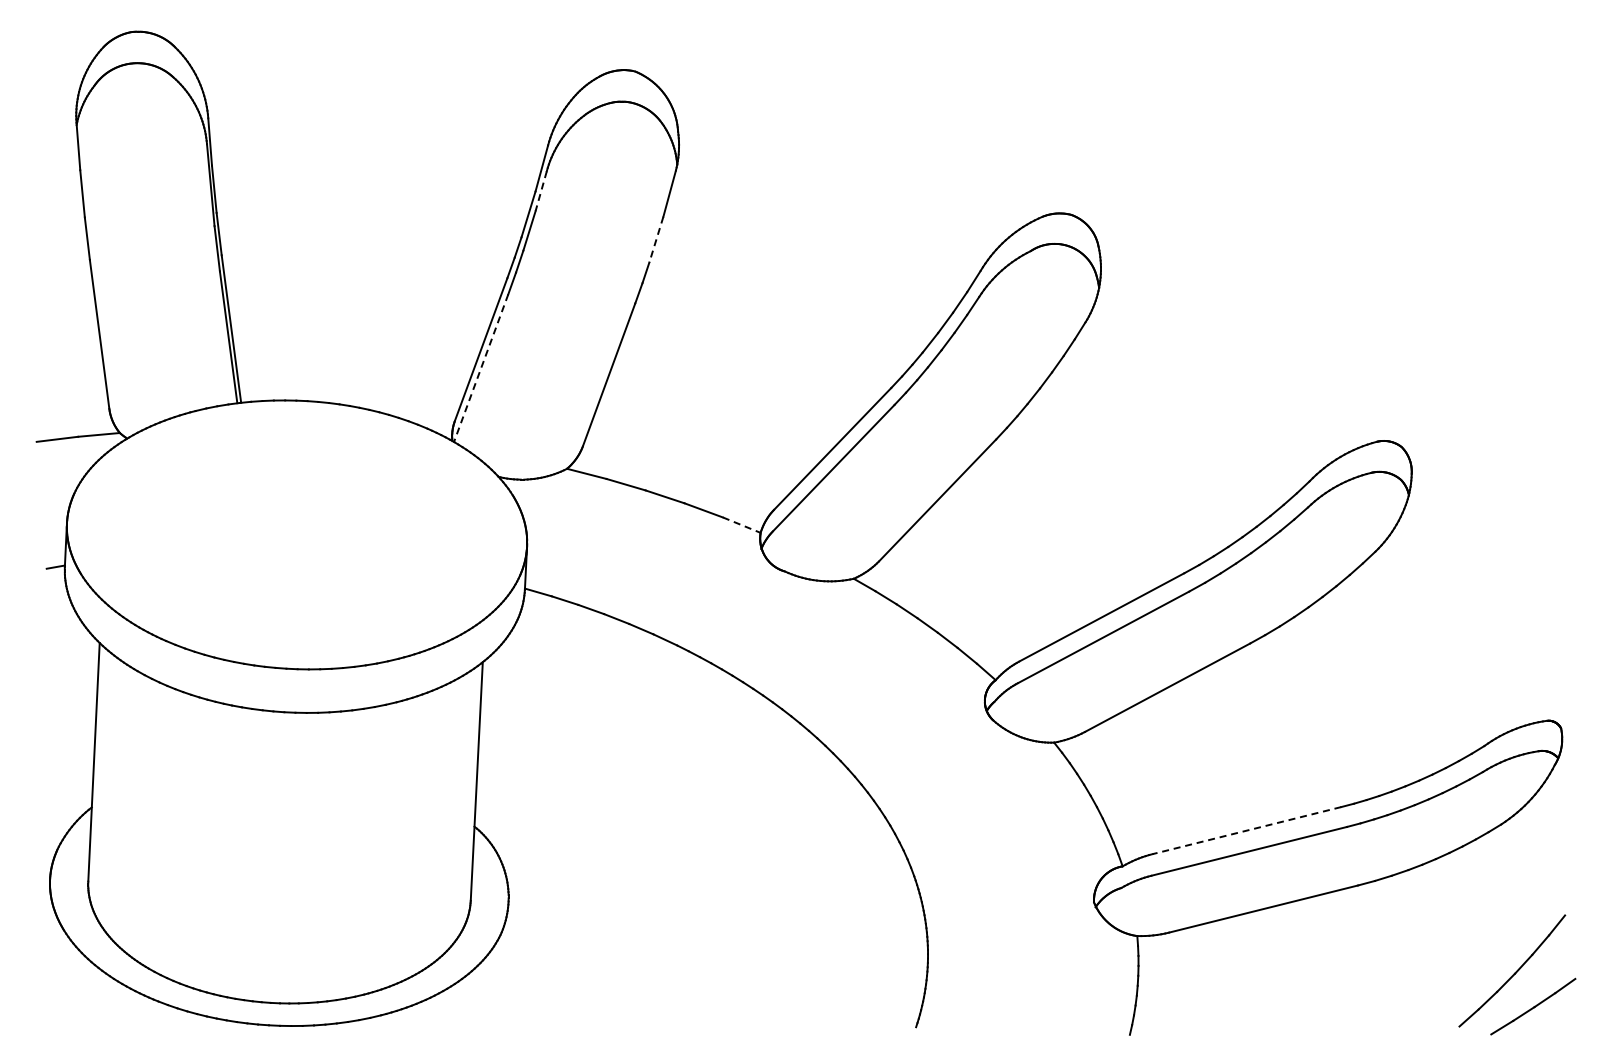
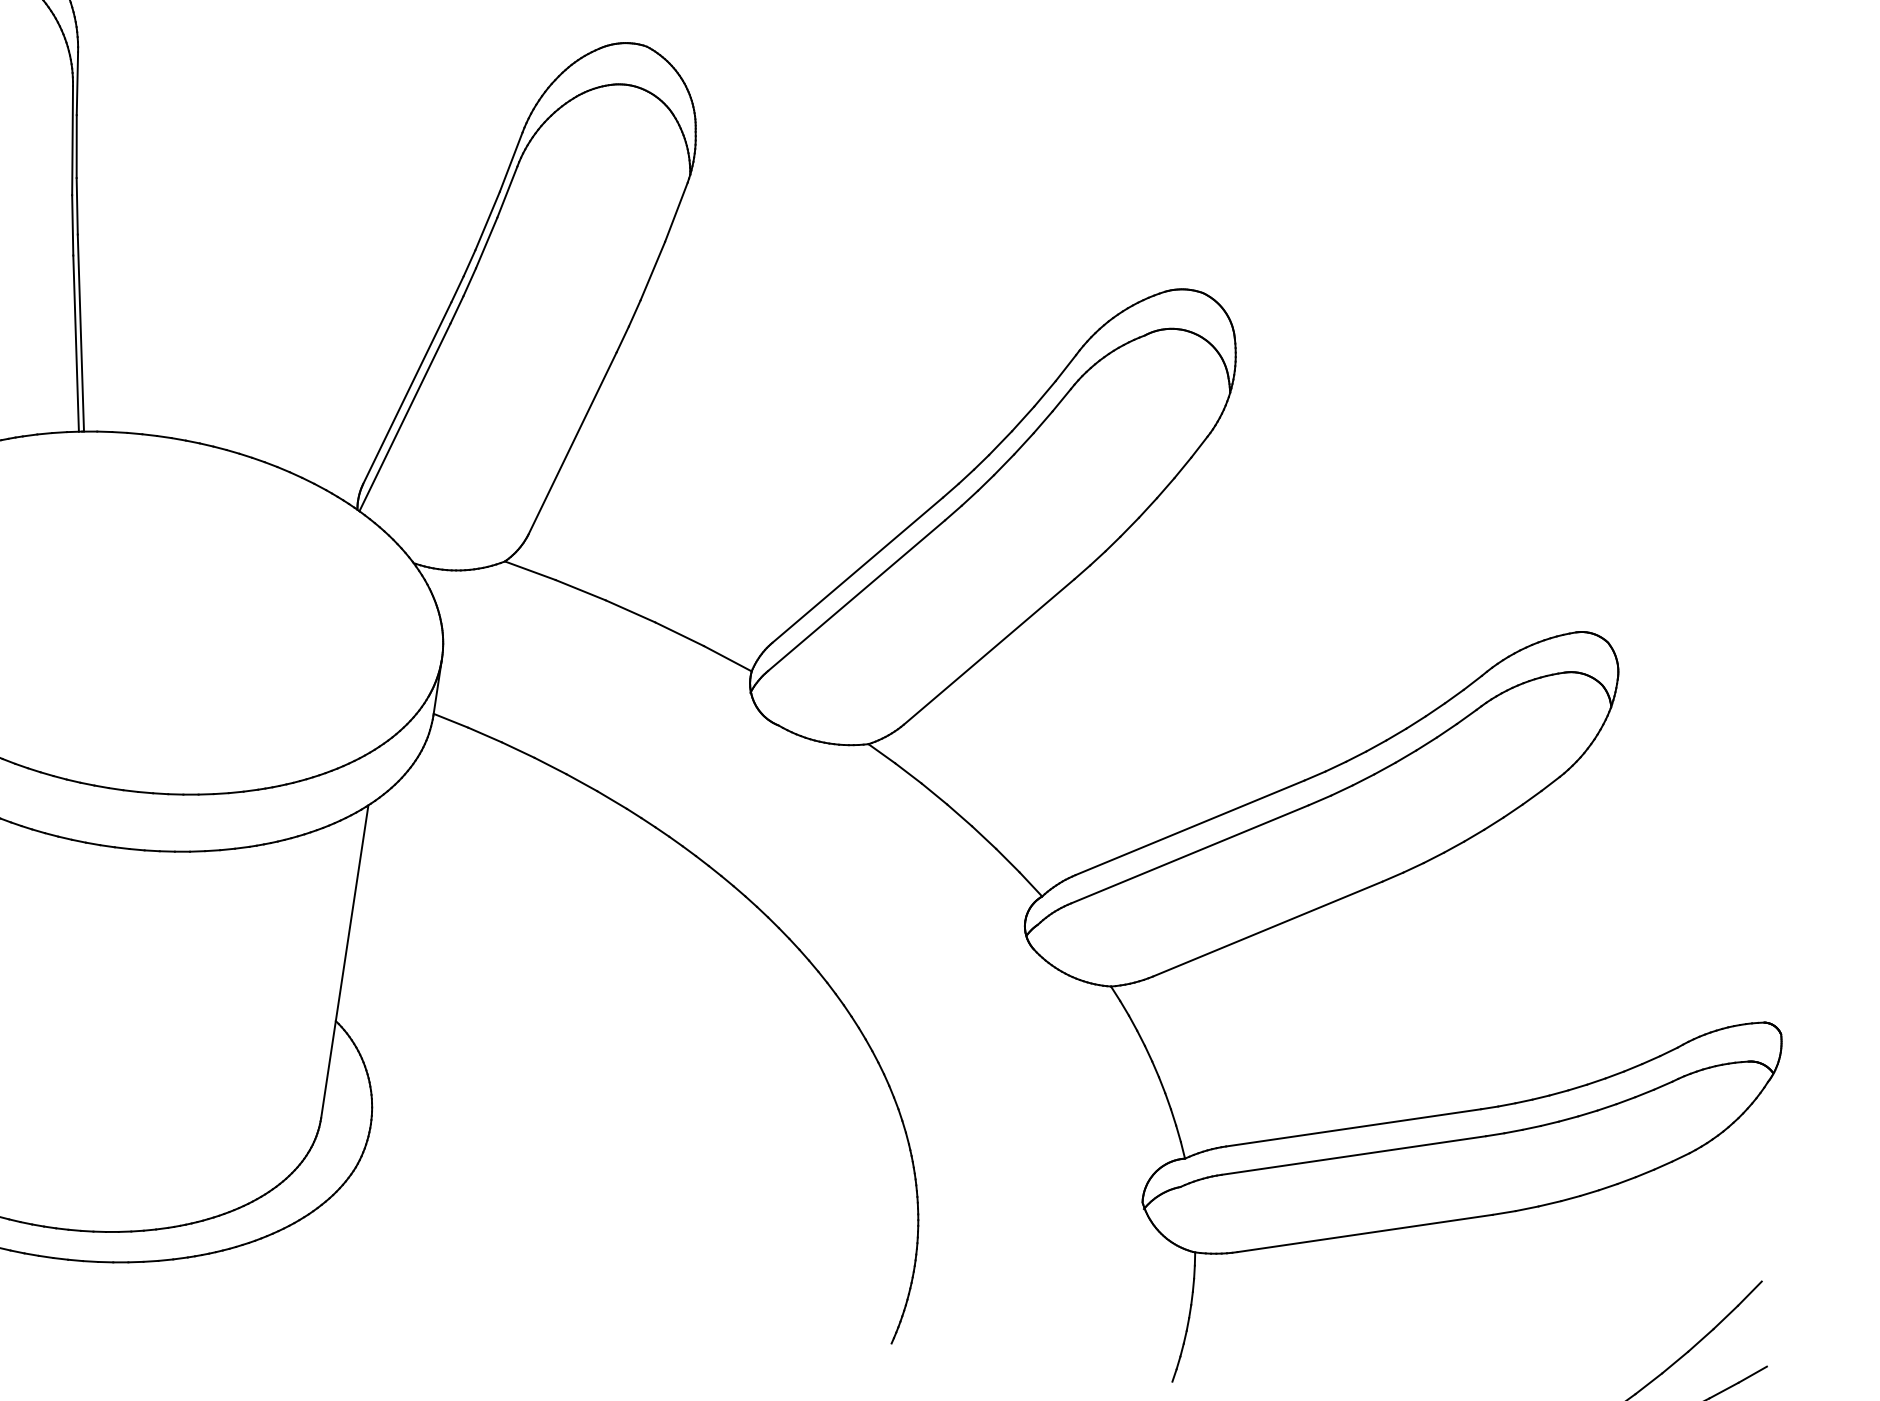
line: (541, 191) -> (507, 192), dashed -> solid
line: (656, 239) -> (653, 270), dashed -> solid
line: (481, 368) -> (405, 417), dashed -> solid
line: (742, 525) -> (728, 659), dashed -> solid
line: (1246, 830) -> (1353, 1127), dashed -> solid

